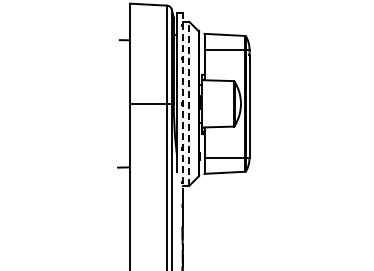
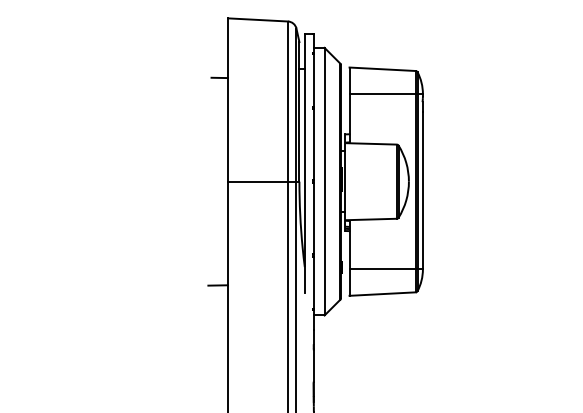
line: (182, 103) -> (313, 181), dashed -> solid
line: (189, 103) -> (324, 181), dashed -> solid

